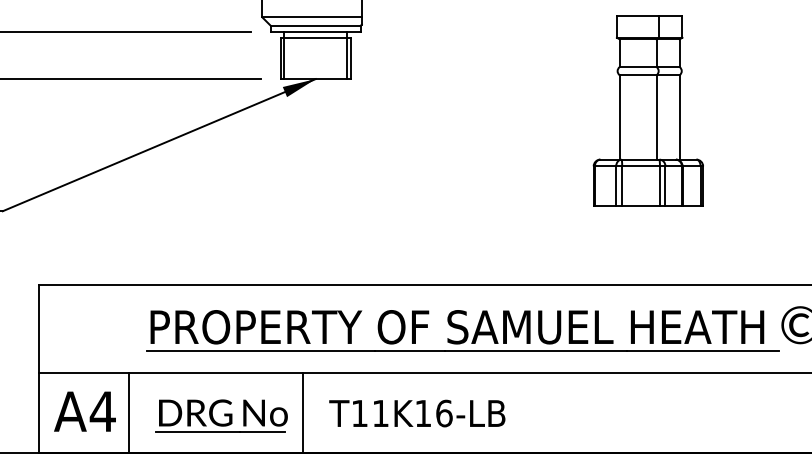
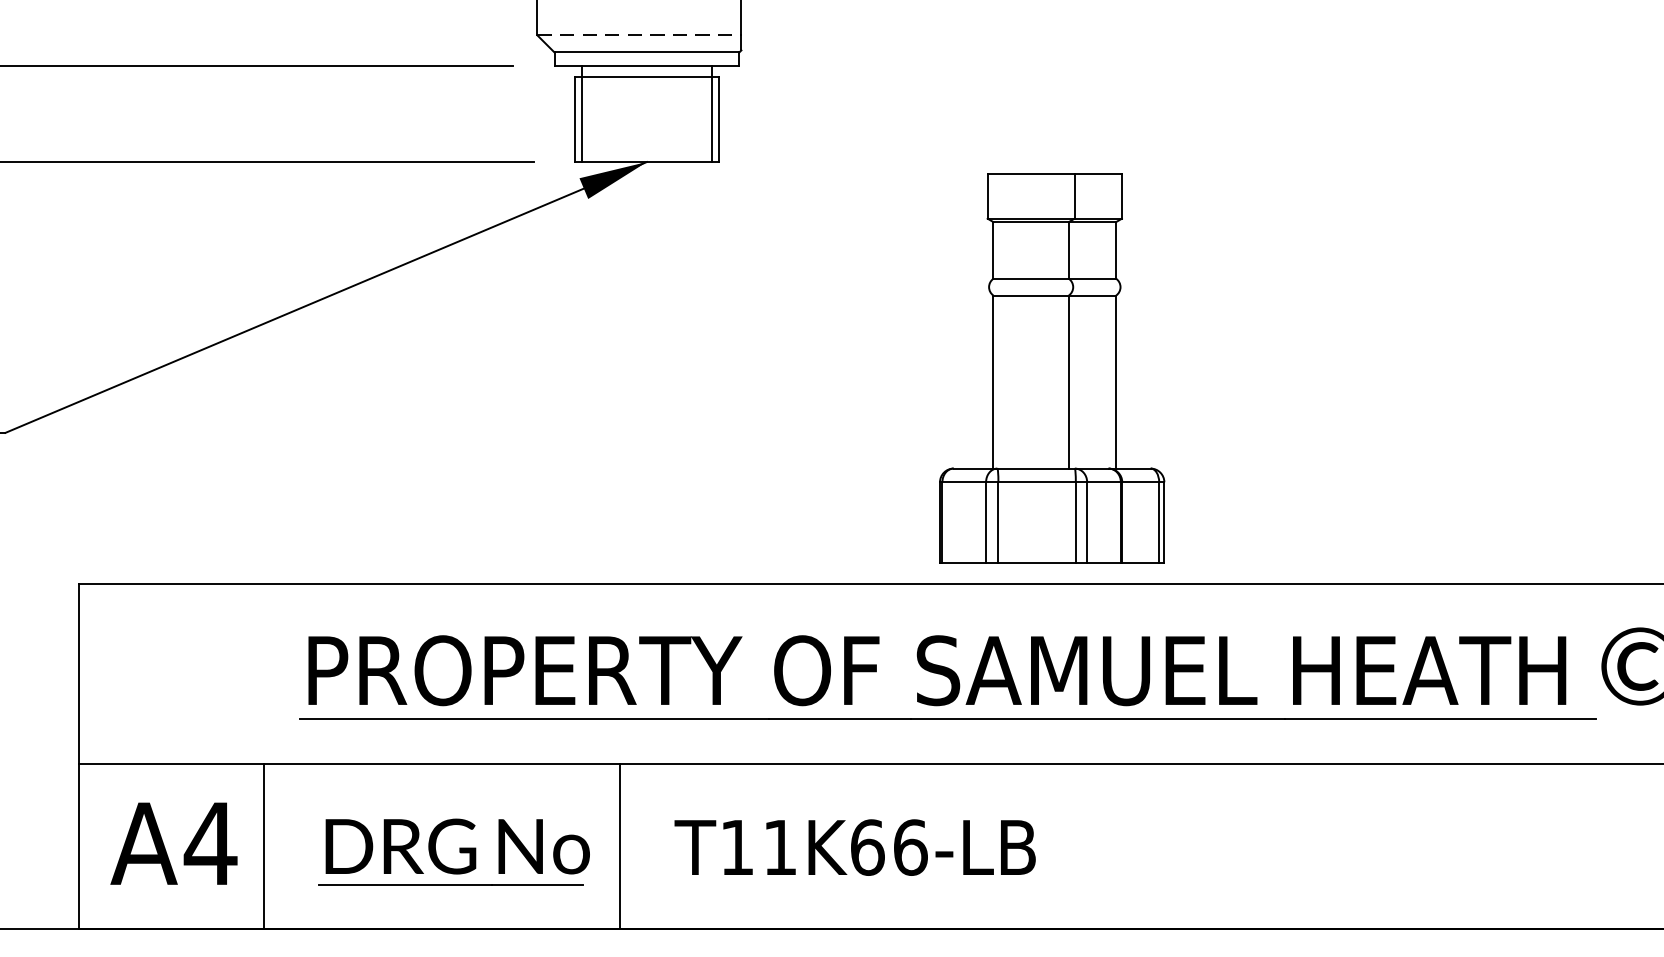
line: (312, 17) -> (640, 35), solid -> dashed
part: (647, 110) -> (1050, 367), moved
text: (423, 413) -> (867, 847), T11K16-LB -> T11K66-LB

